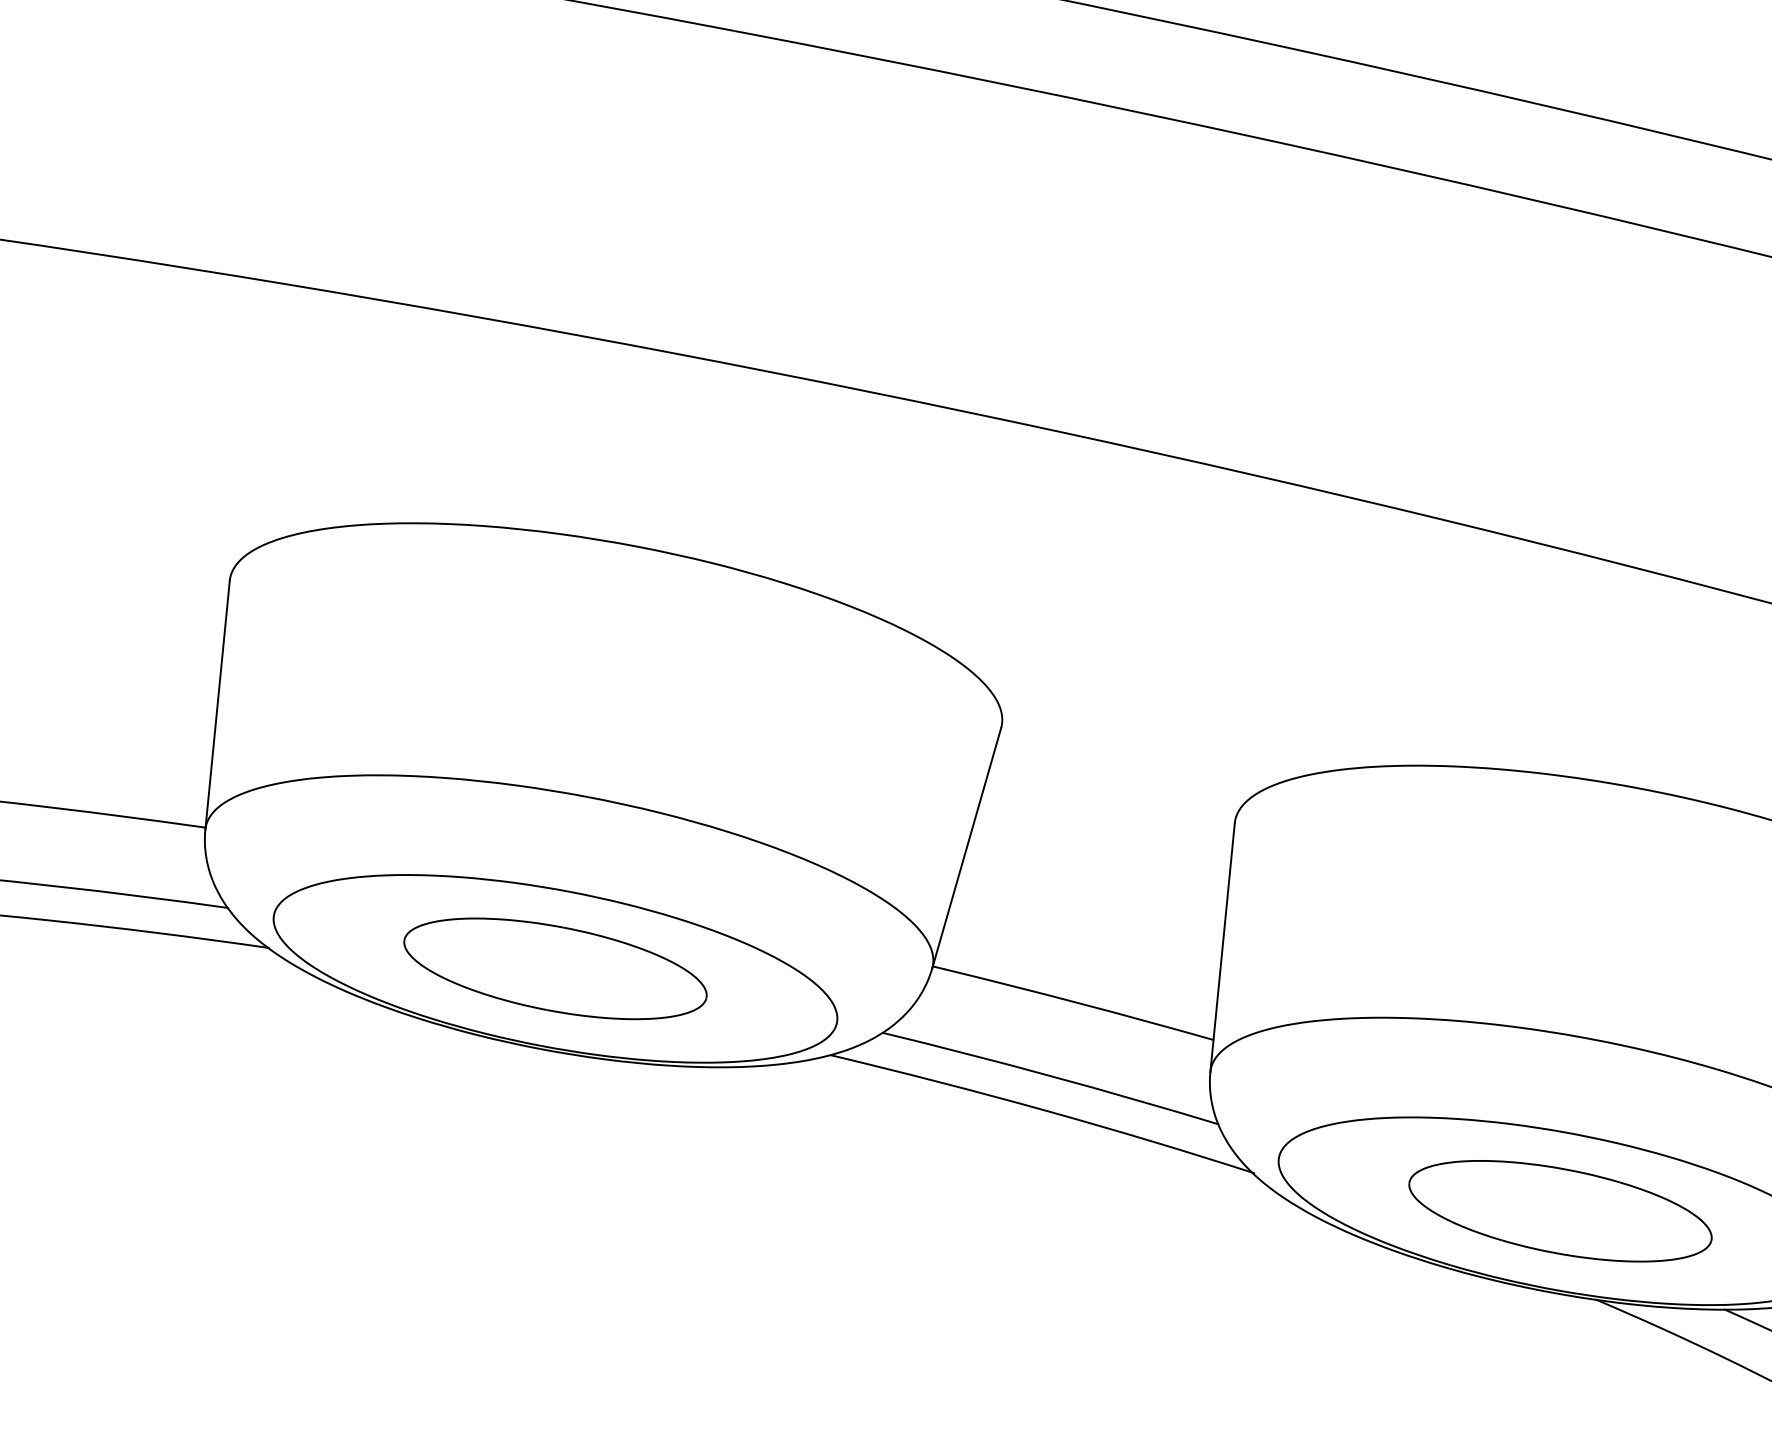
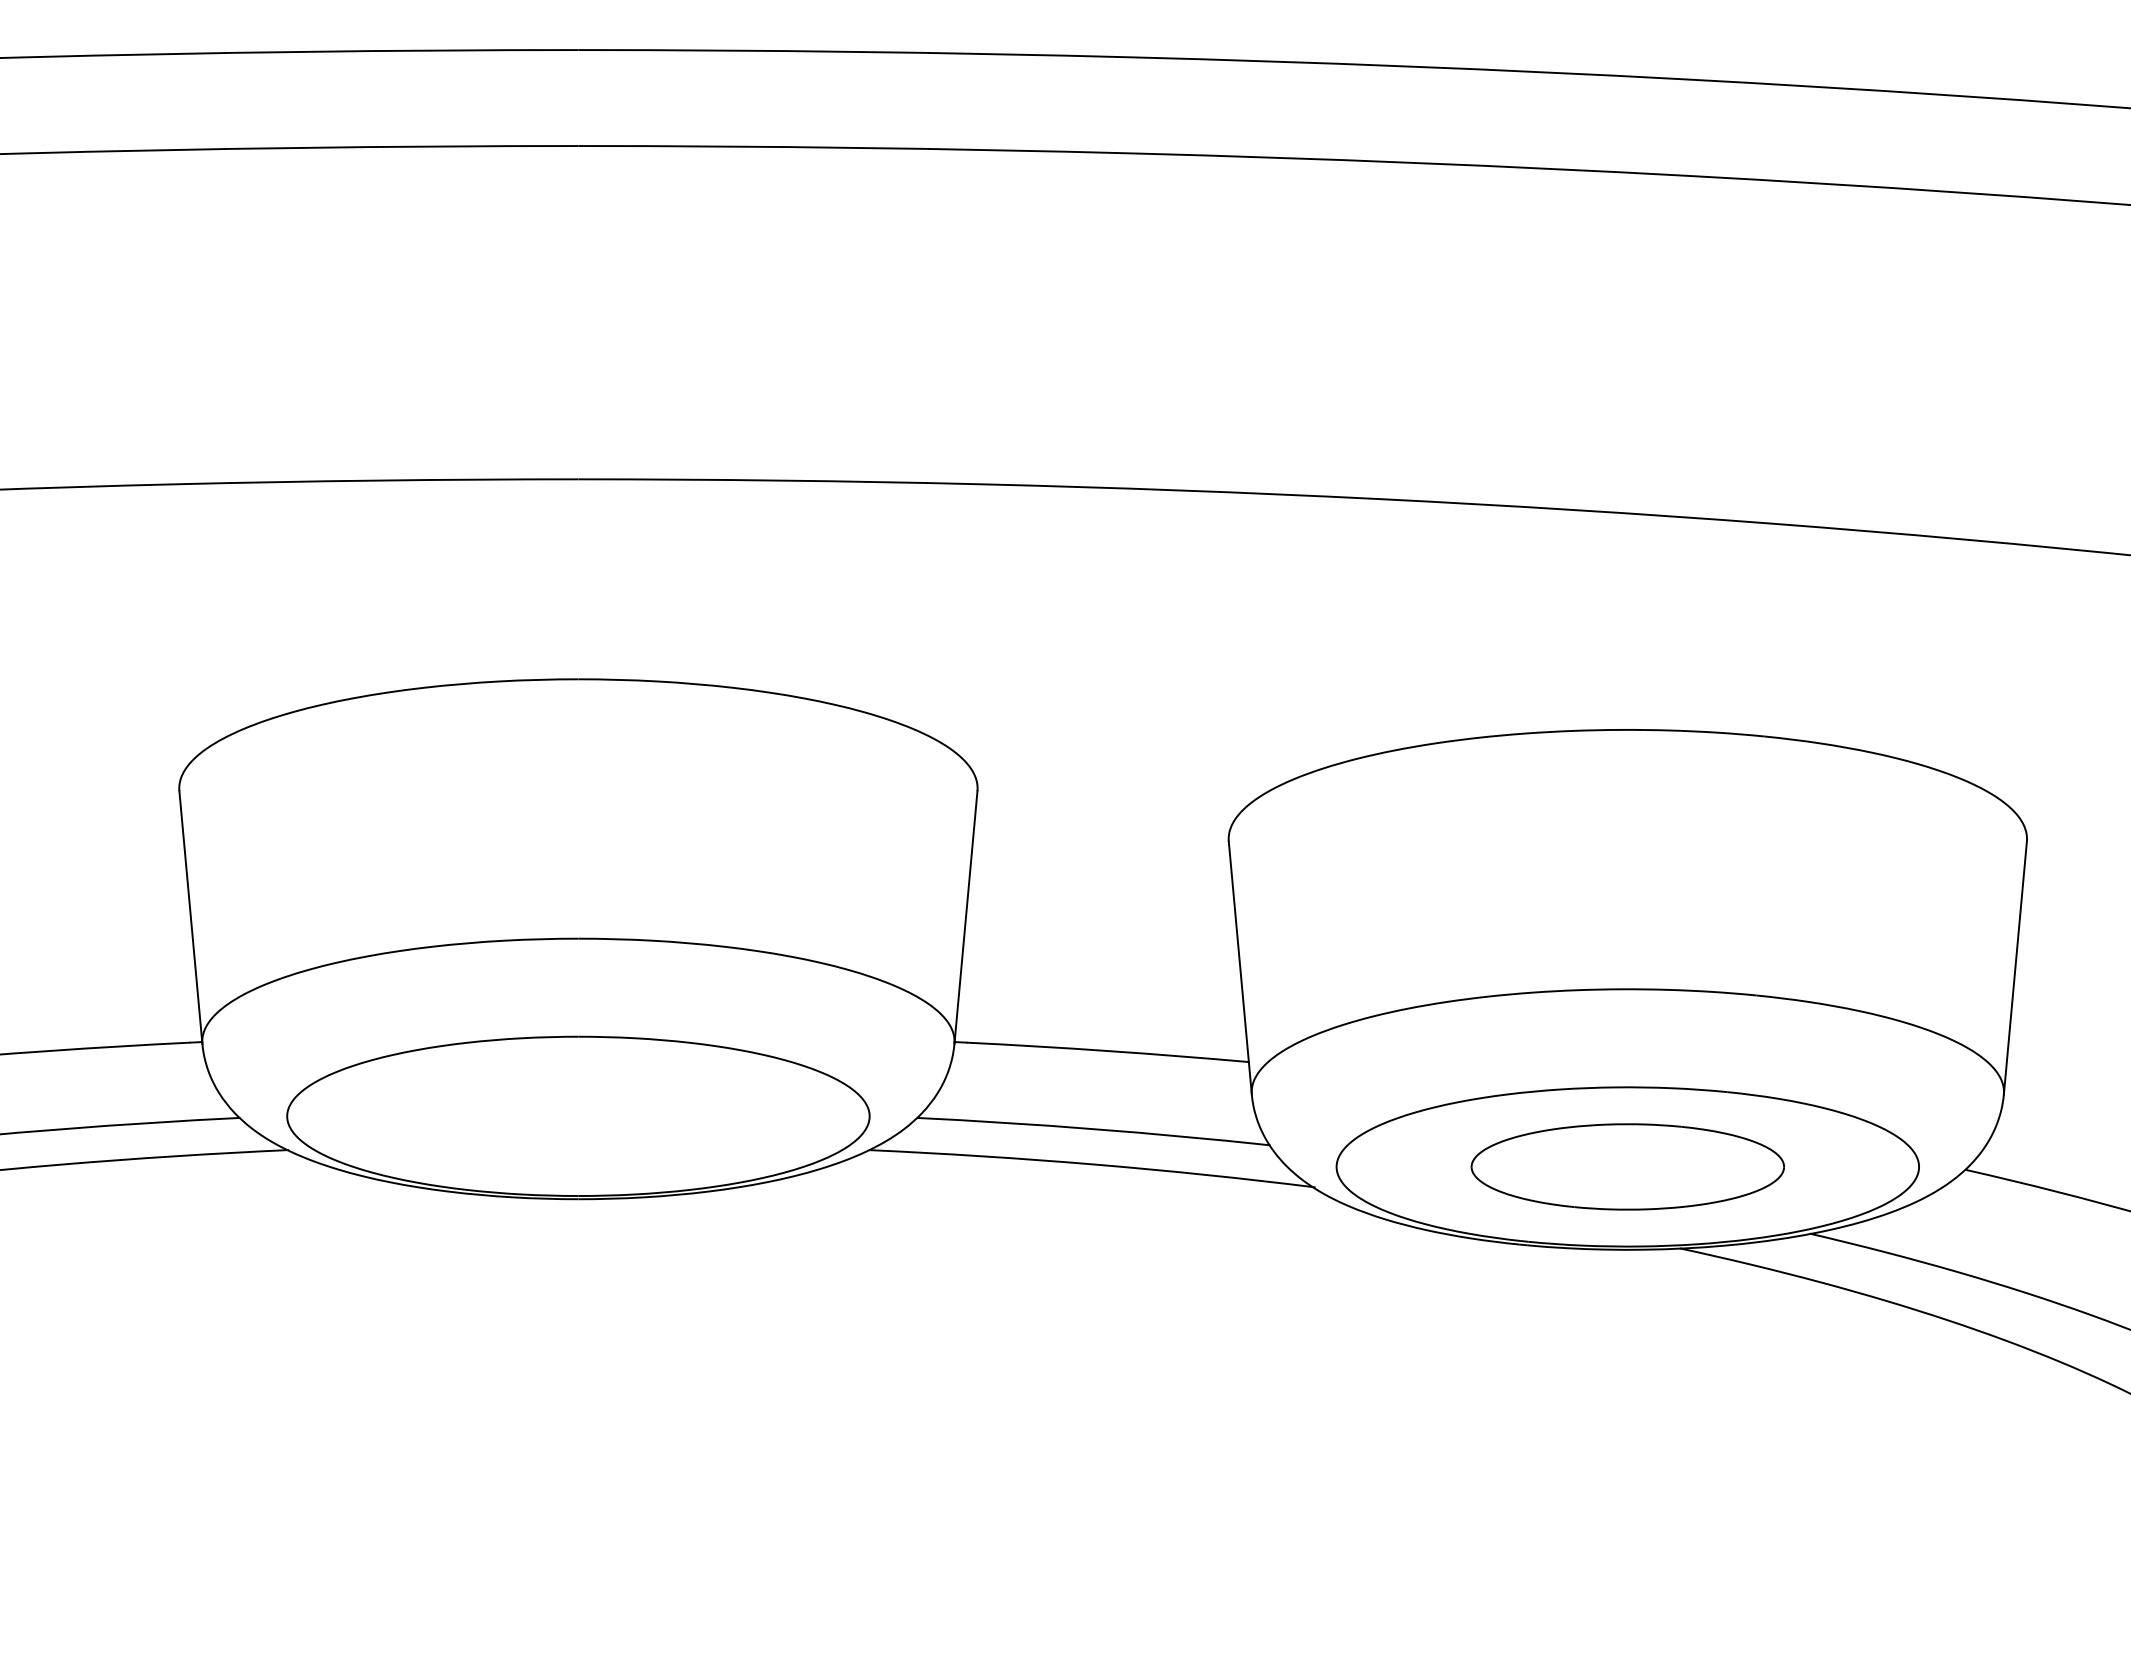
part: (555, 968) -> (578, 1115), removed

